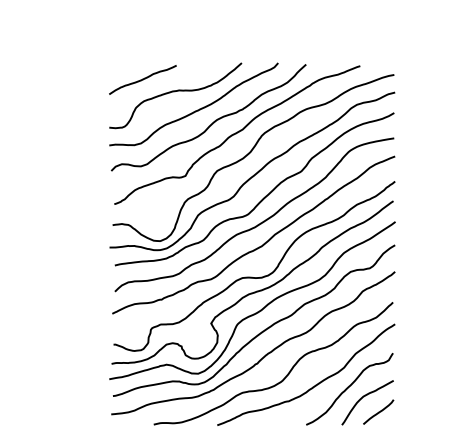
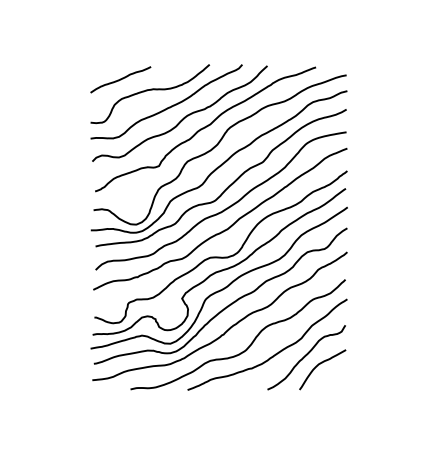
curve: (378, 411) -> (332, 377), removed

